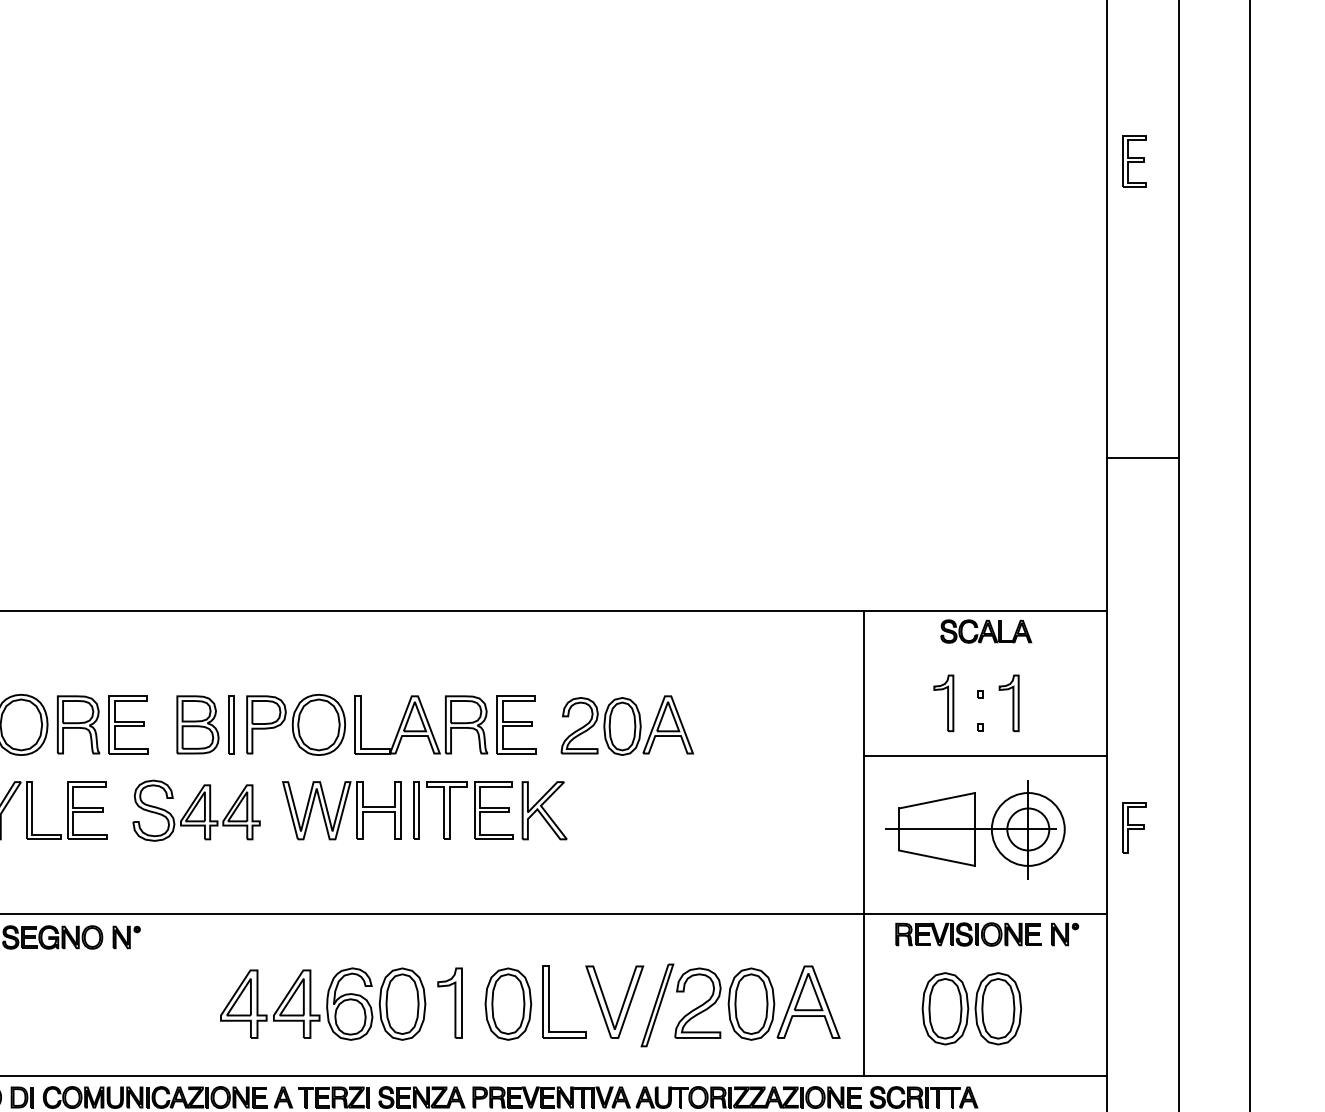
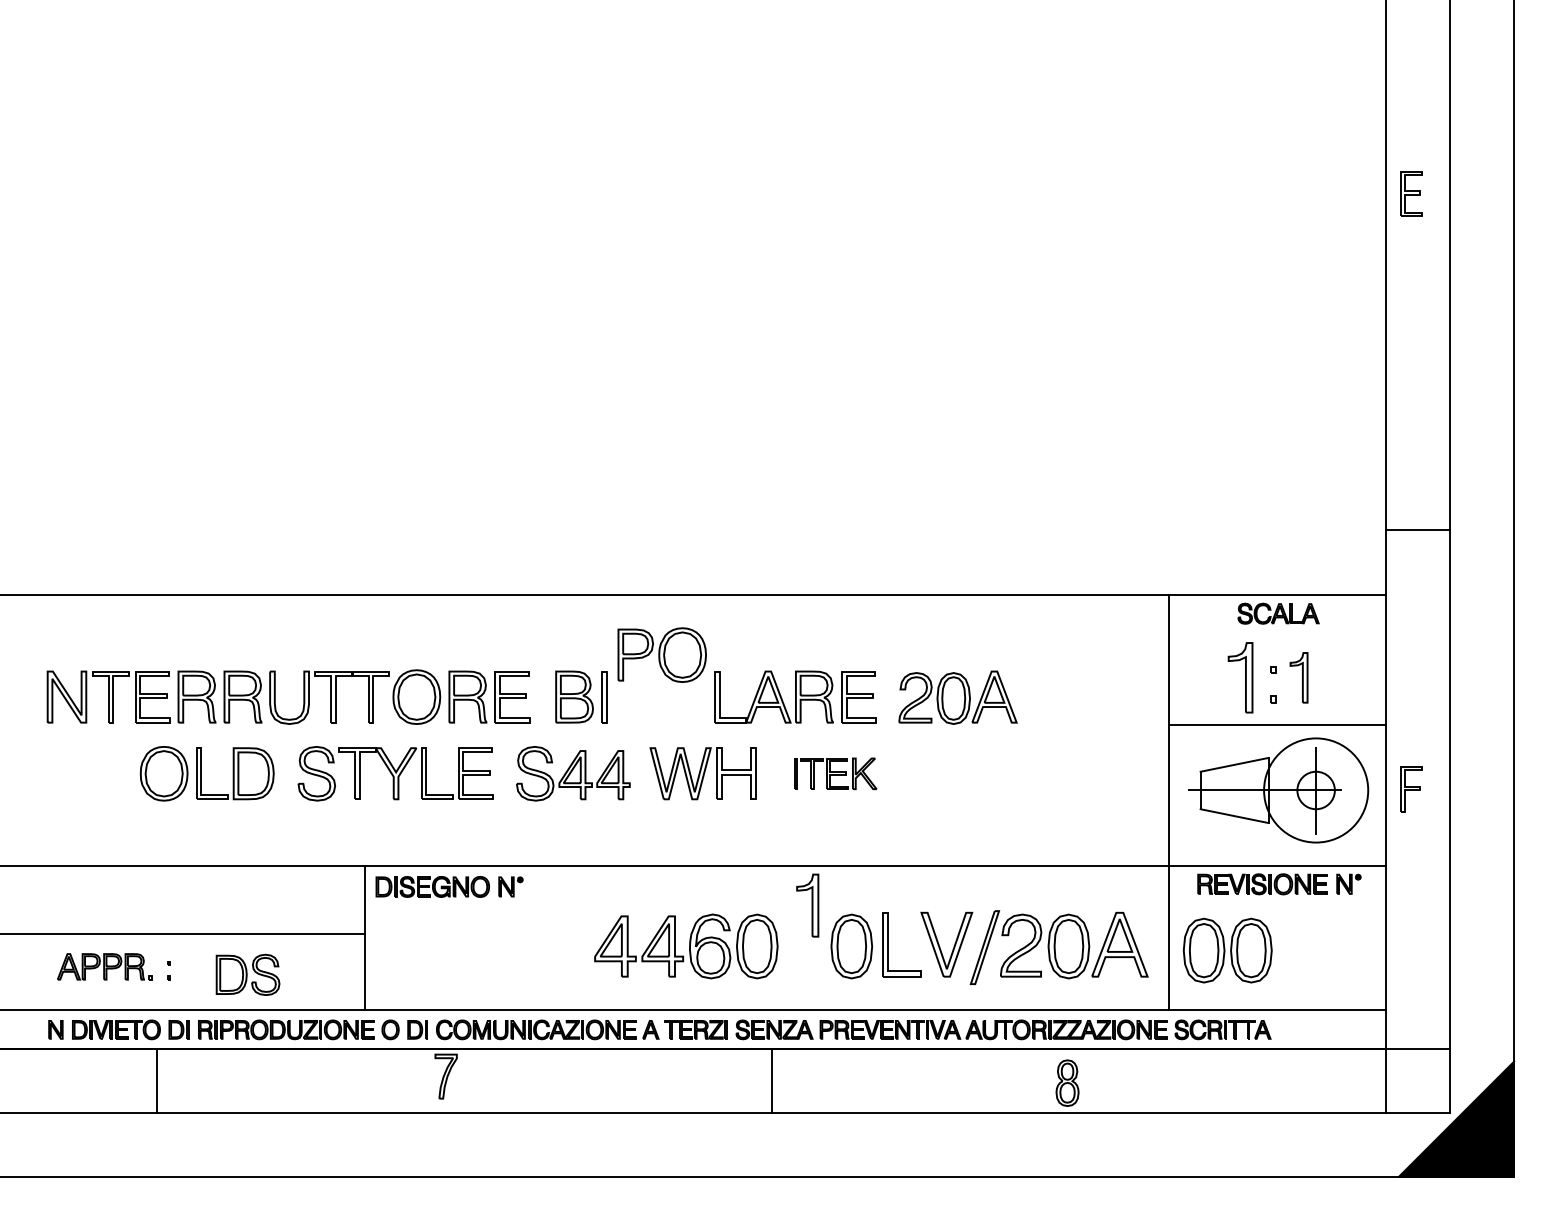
line: (1142, 458) -> (1418, 530), moved
part: (943, 702) -> (1240, 677), size x1.4
part: (295, 724) -> (661, 654), moved
part: (490, 810) -> (835, 773), size x0.6
circle: (1027, 829) -> (1315, 790), size x1.6
part: (449, 1003) -> (807, 905), moved
part: (971, 1008) -> (1227, 950), moved

